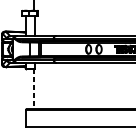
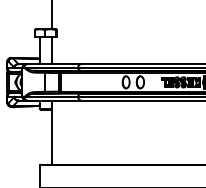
line: (34, 88) -> (51, 136), dashed -> solid

